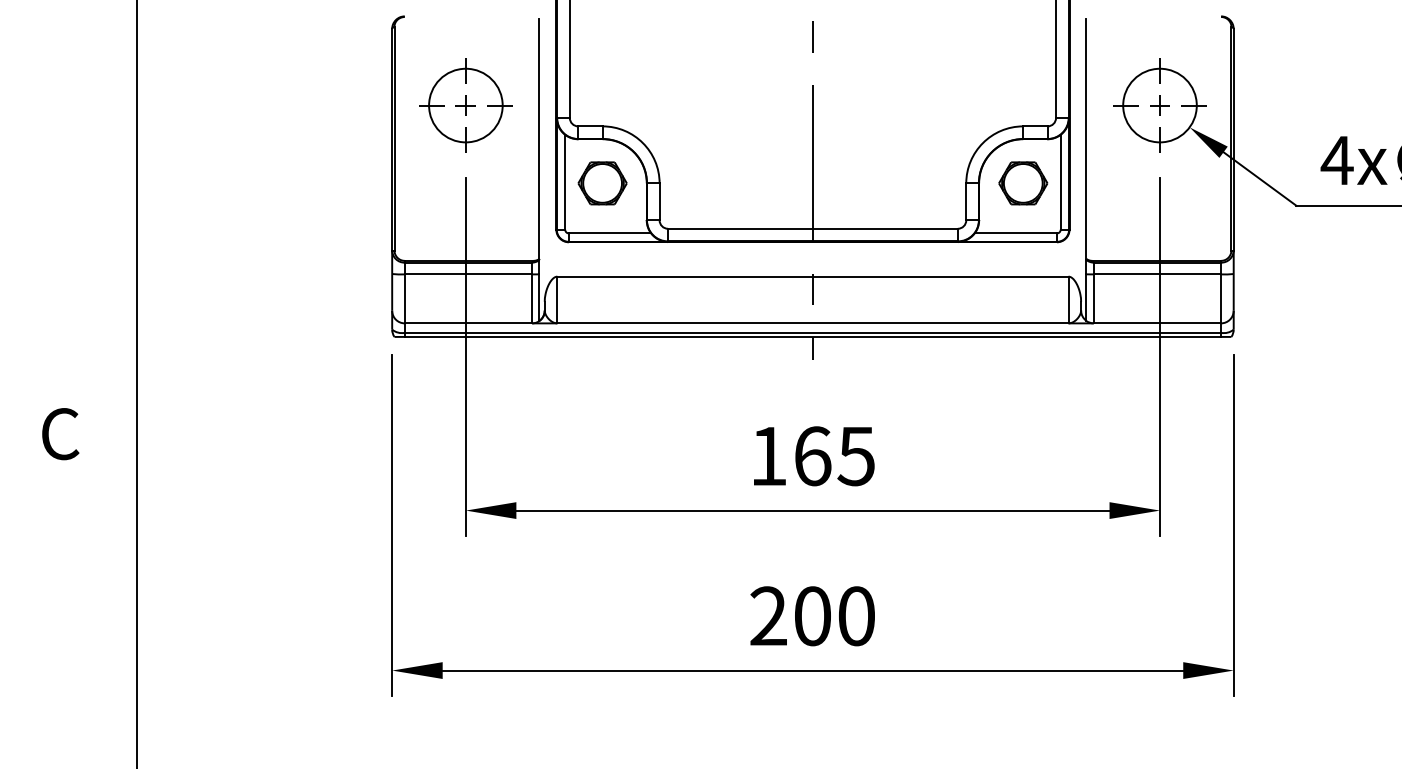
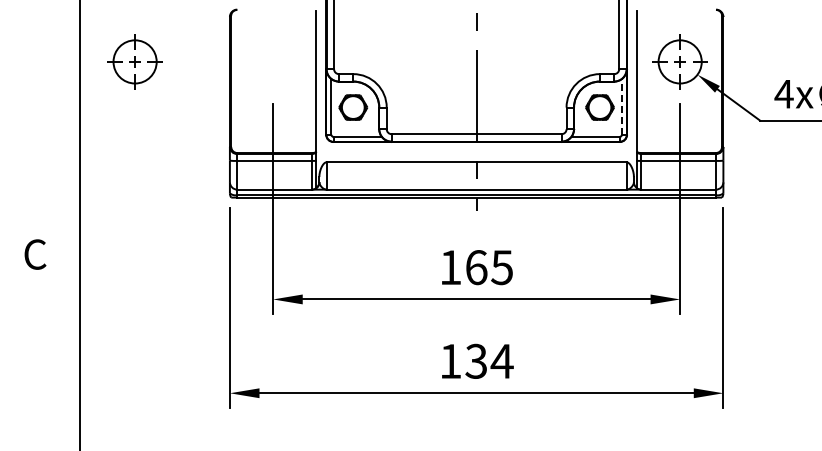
part: (464, 104) -> (134, 61), moved
line: (1059, 181) -> (621, 106), solid -> dashed
text: (812, 614) -> (476, 360), 200 -> 134

